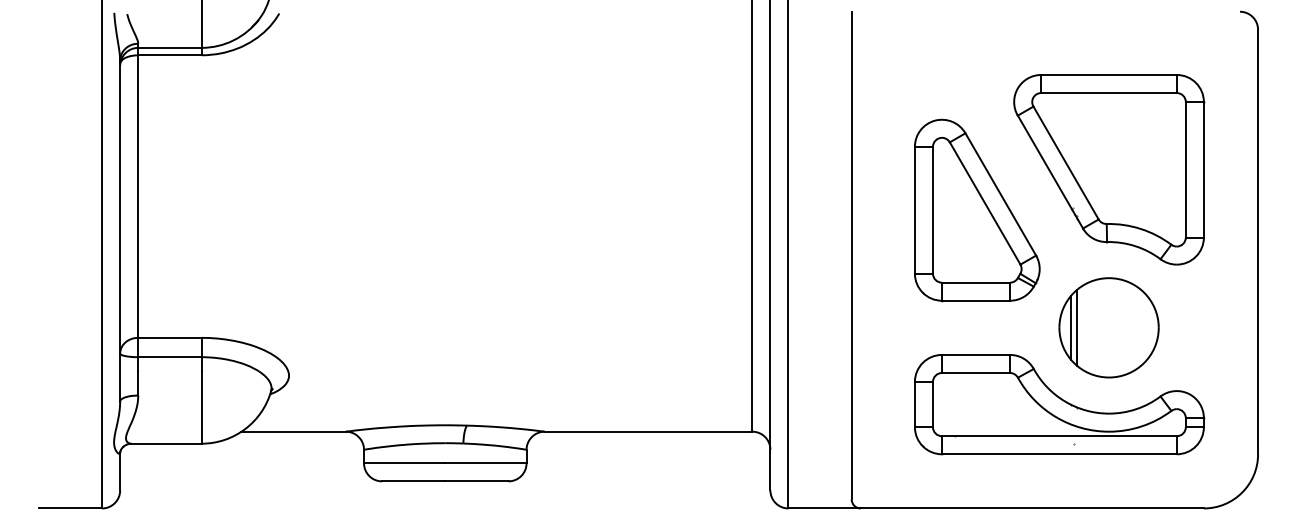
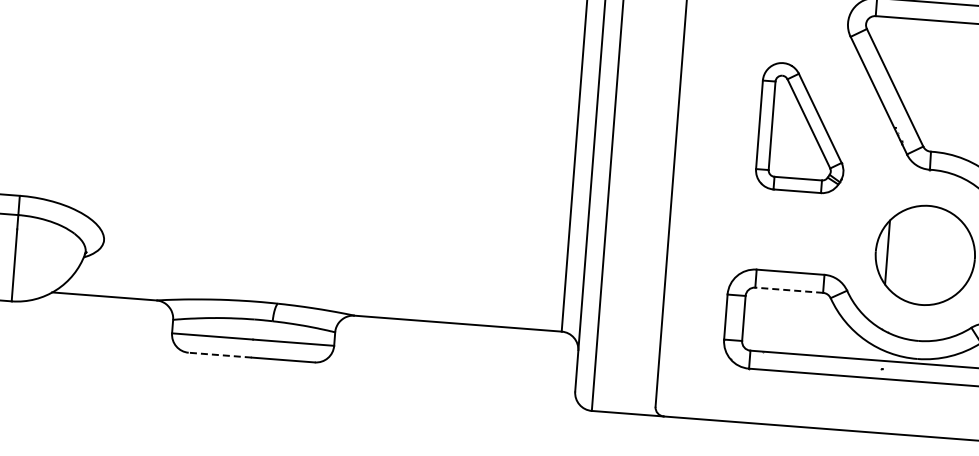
part: (977, 210) -> (803, 128), size x0.7
line: (1077, 327) -> (893, 252), removed
line: (975, 373) -> (788, 290), solid -> dashed
line: (413, 481) -> (220, 355), solid -> dashed

